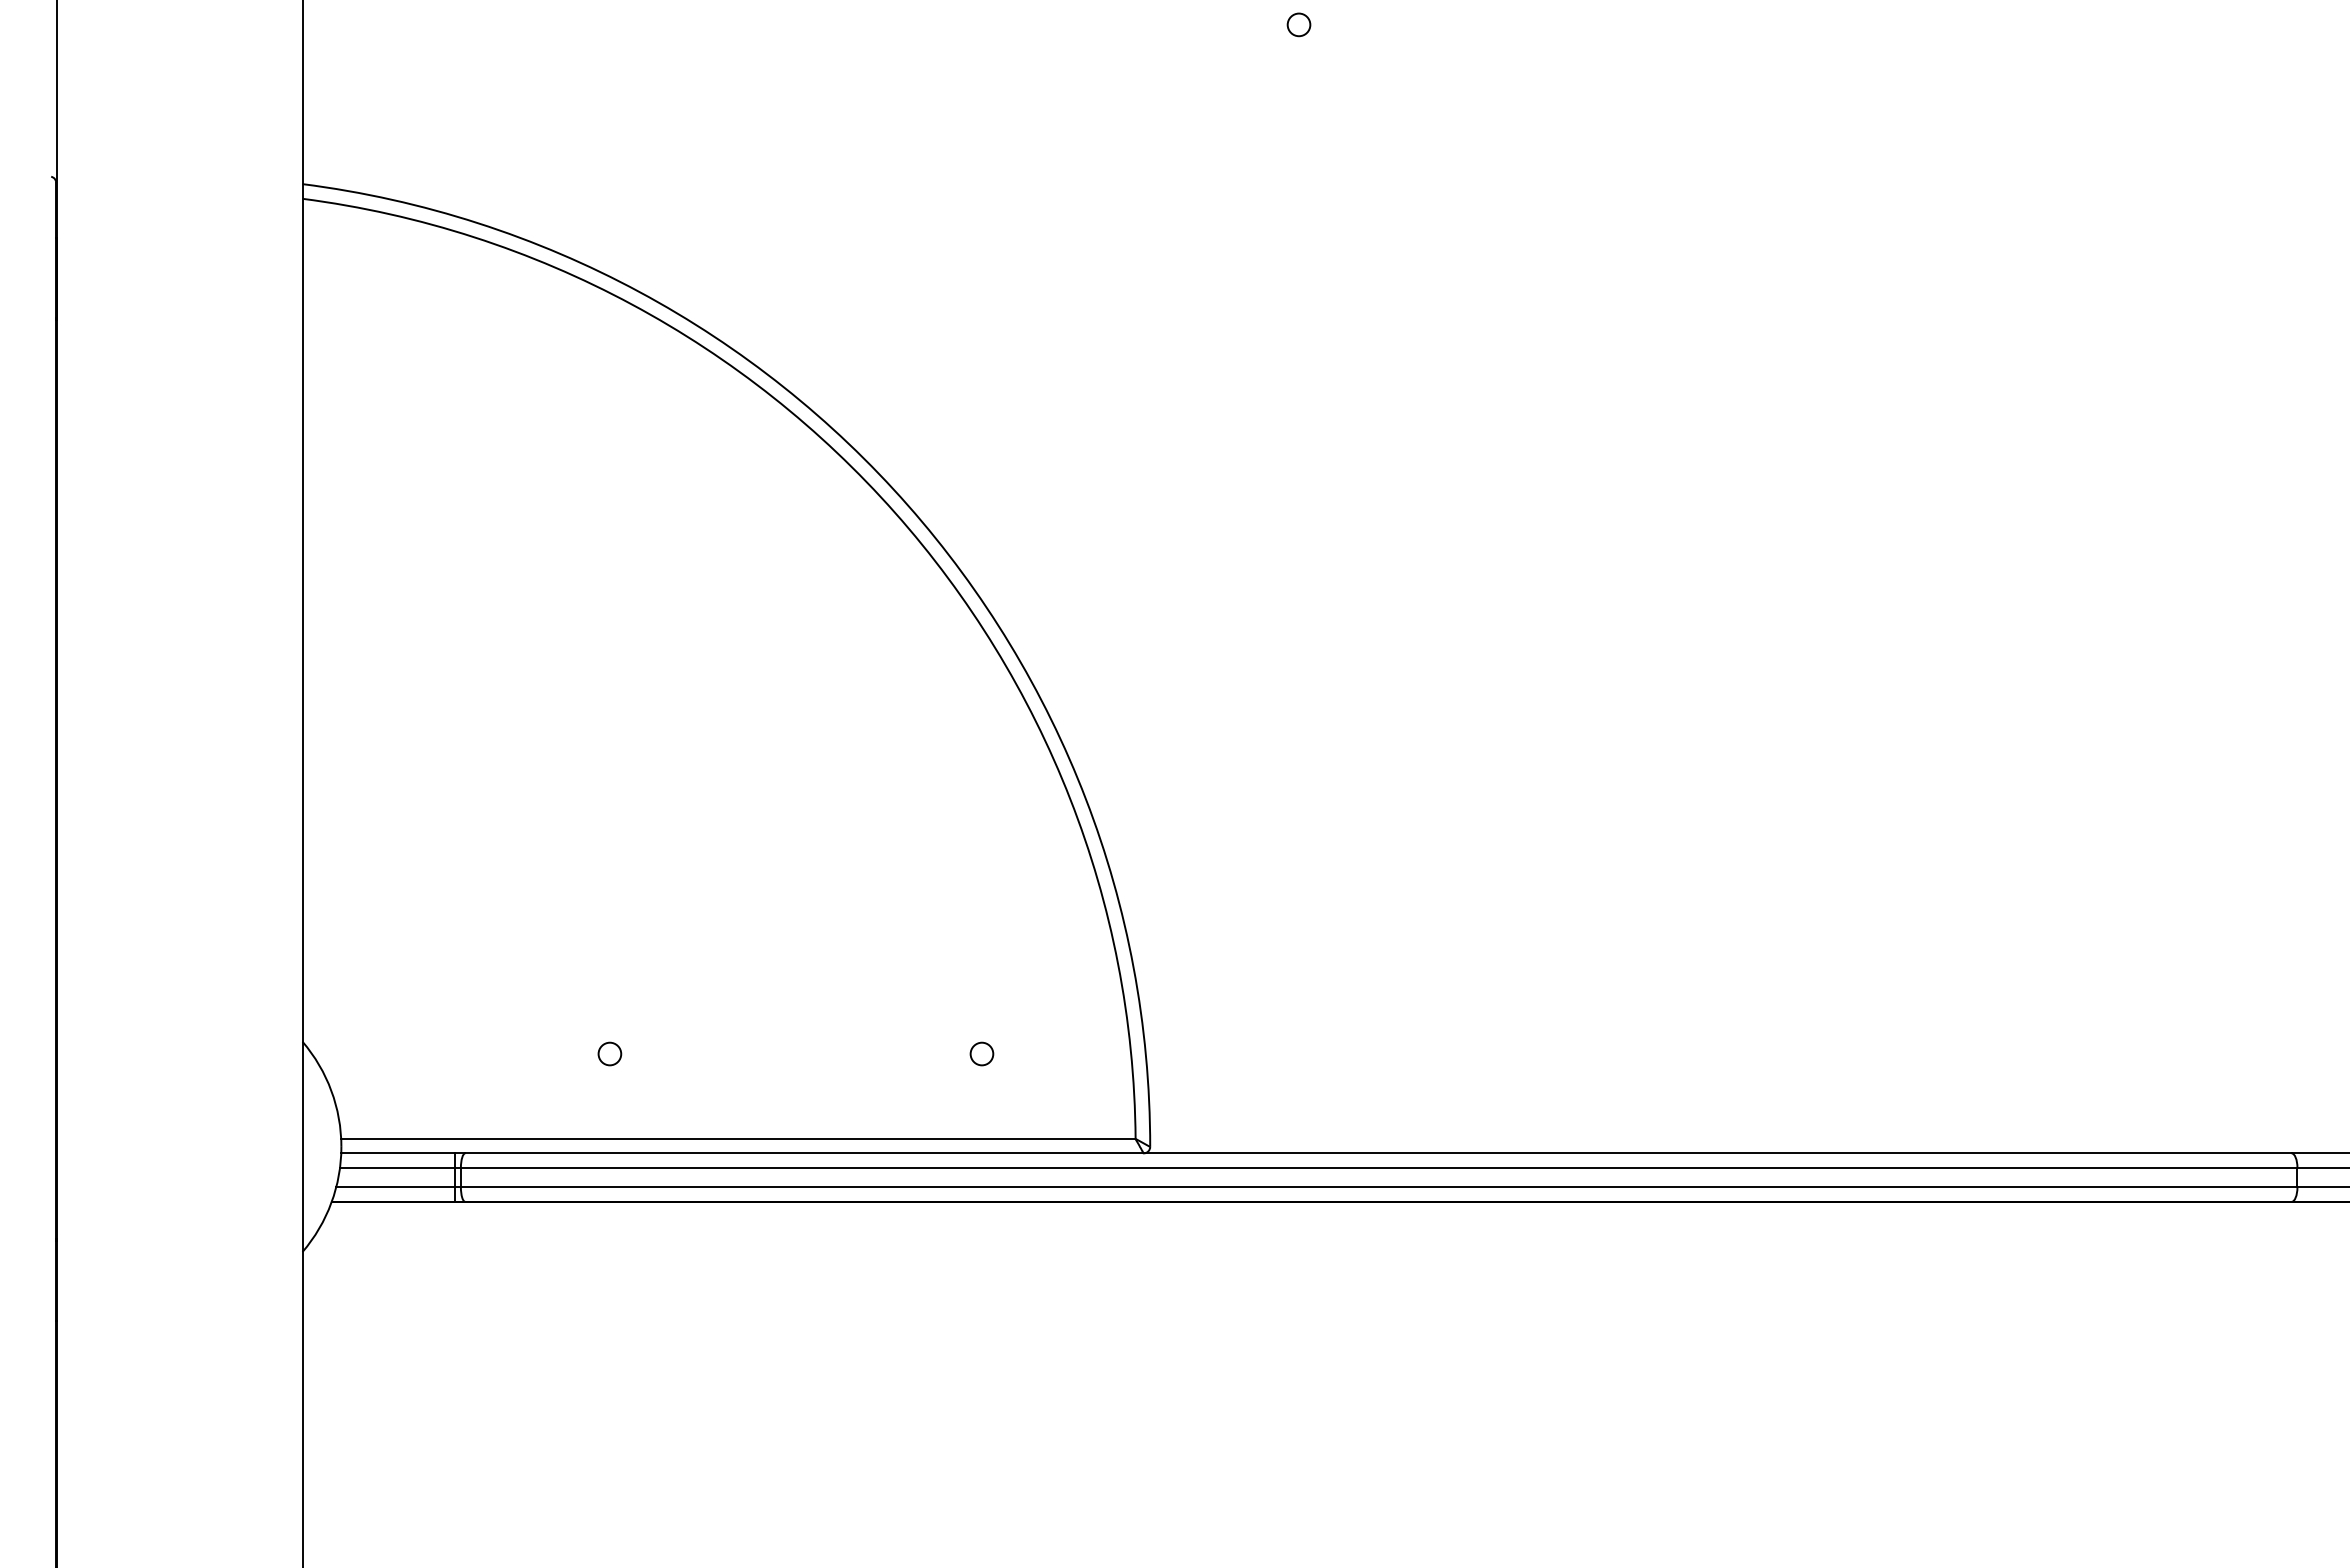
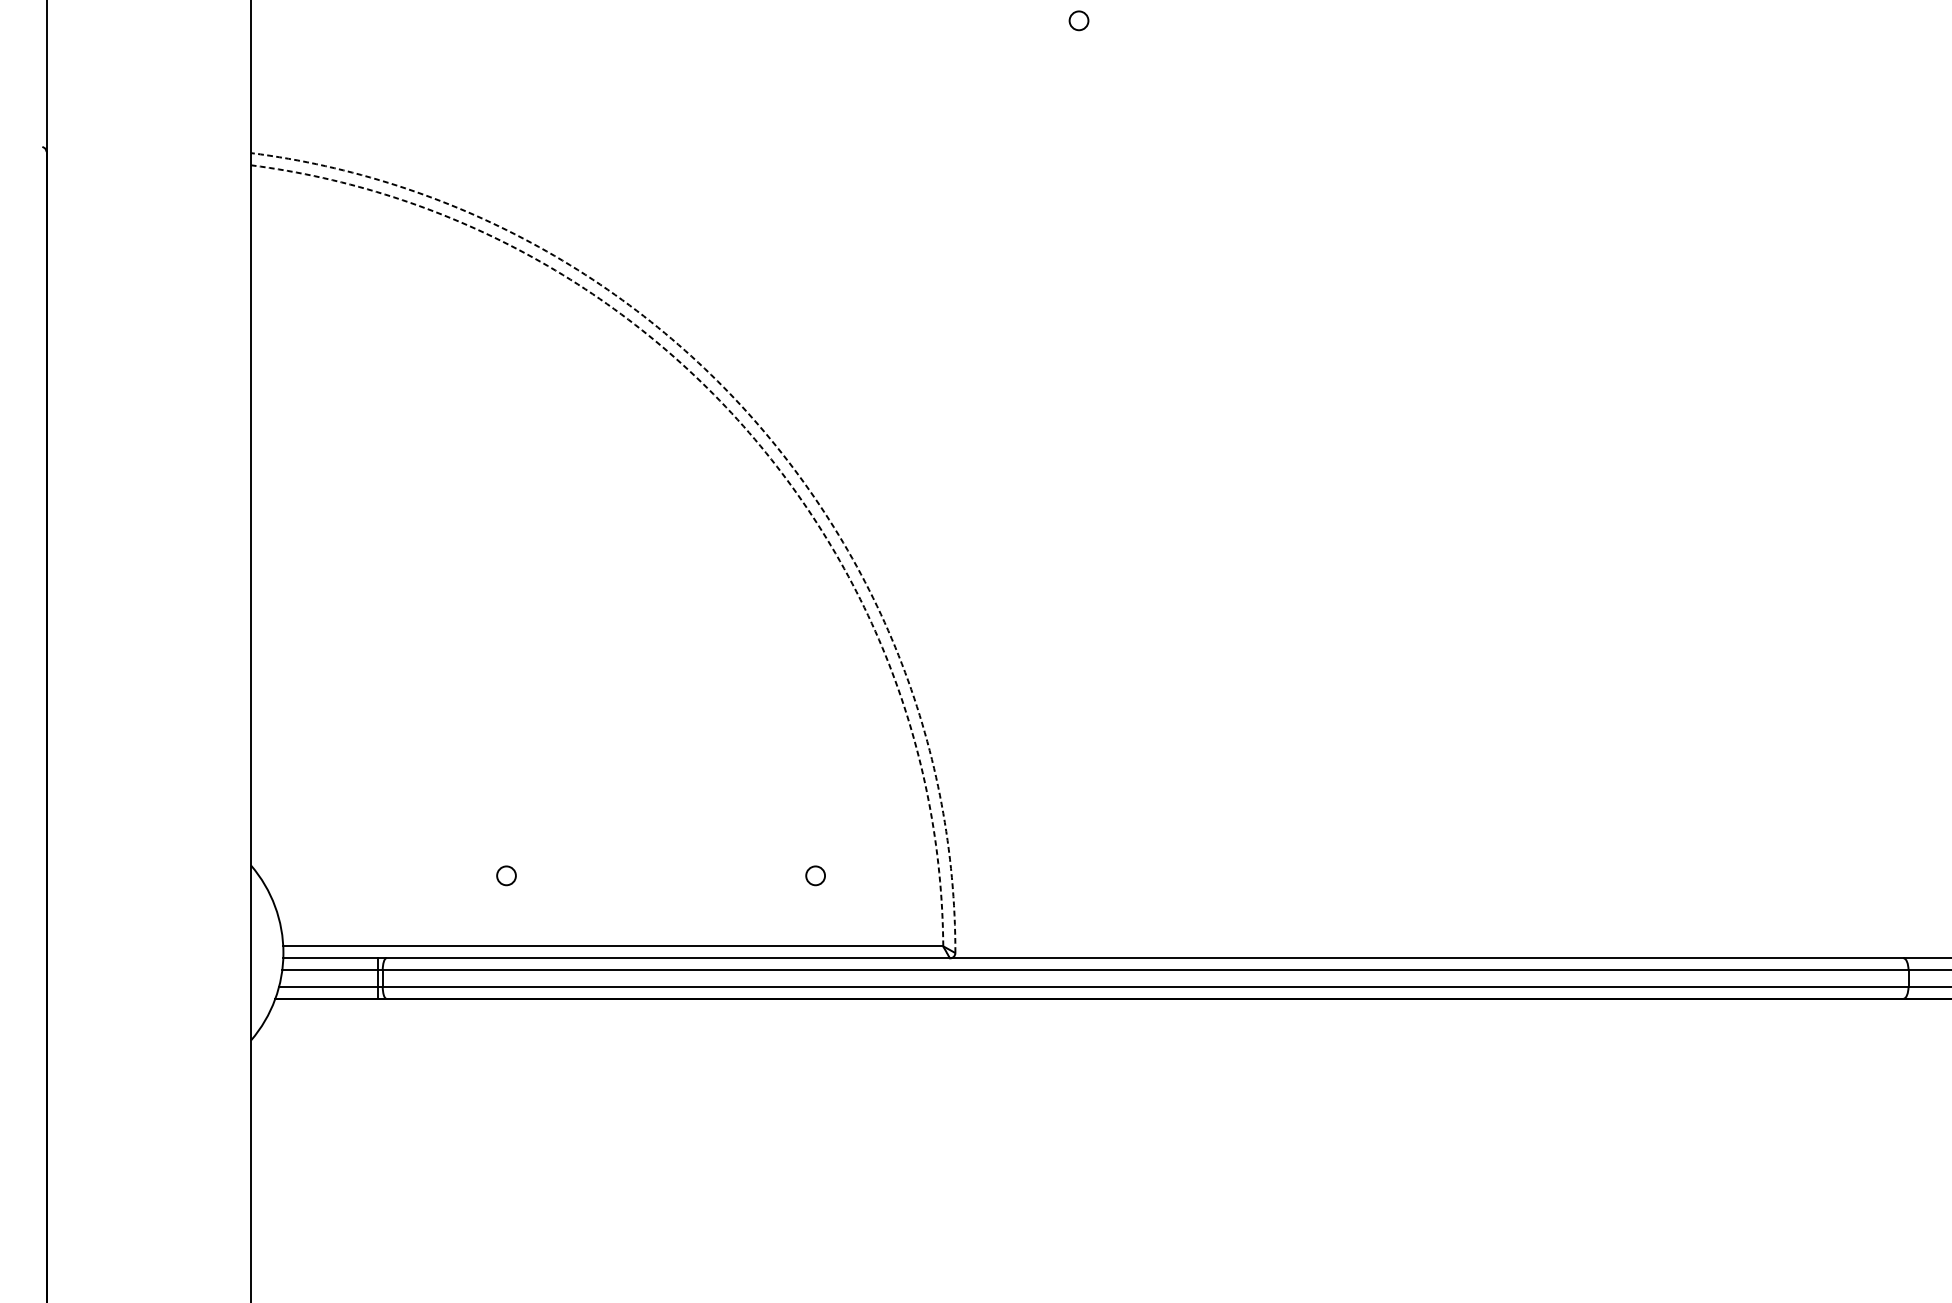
arc: (908, 505) -> (754, 420), solid -> dashed
arc: (895, 512) -> (743, 425), solid -> dashed

